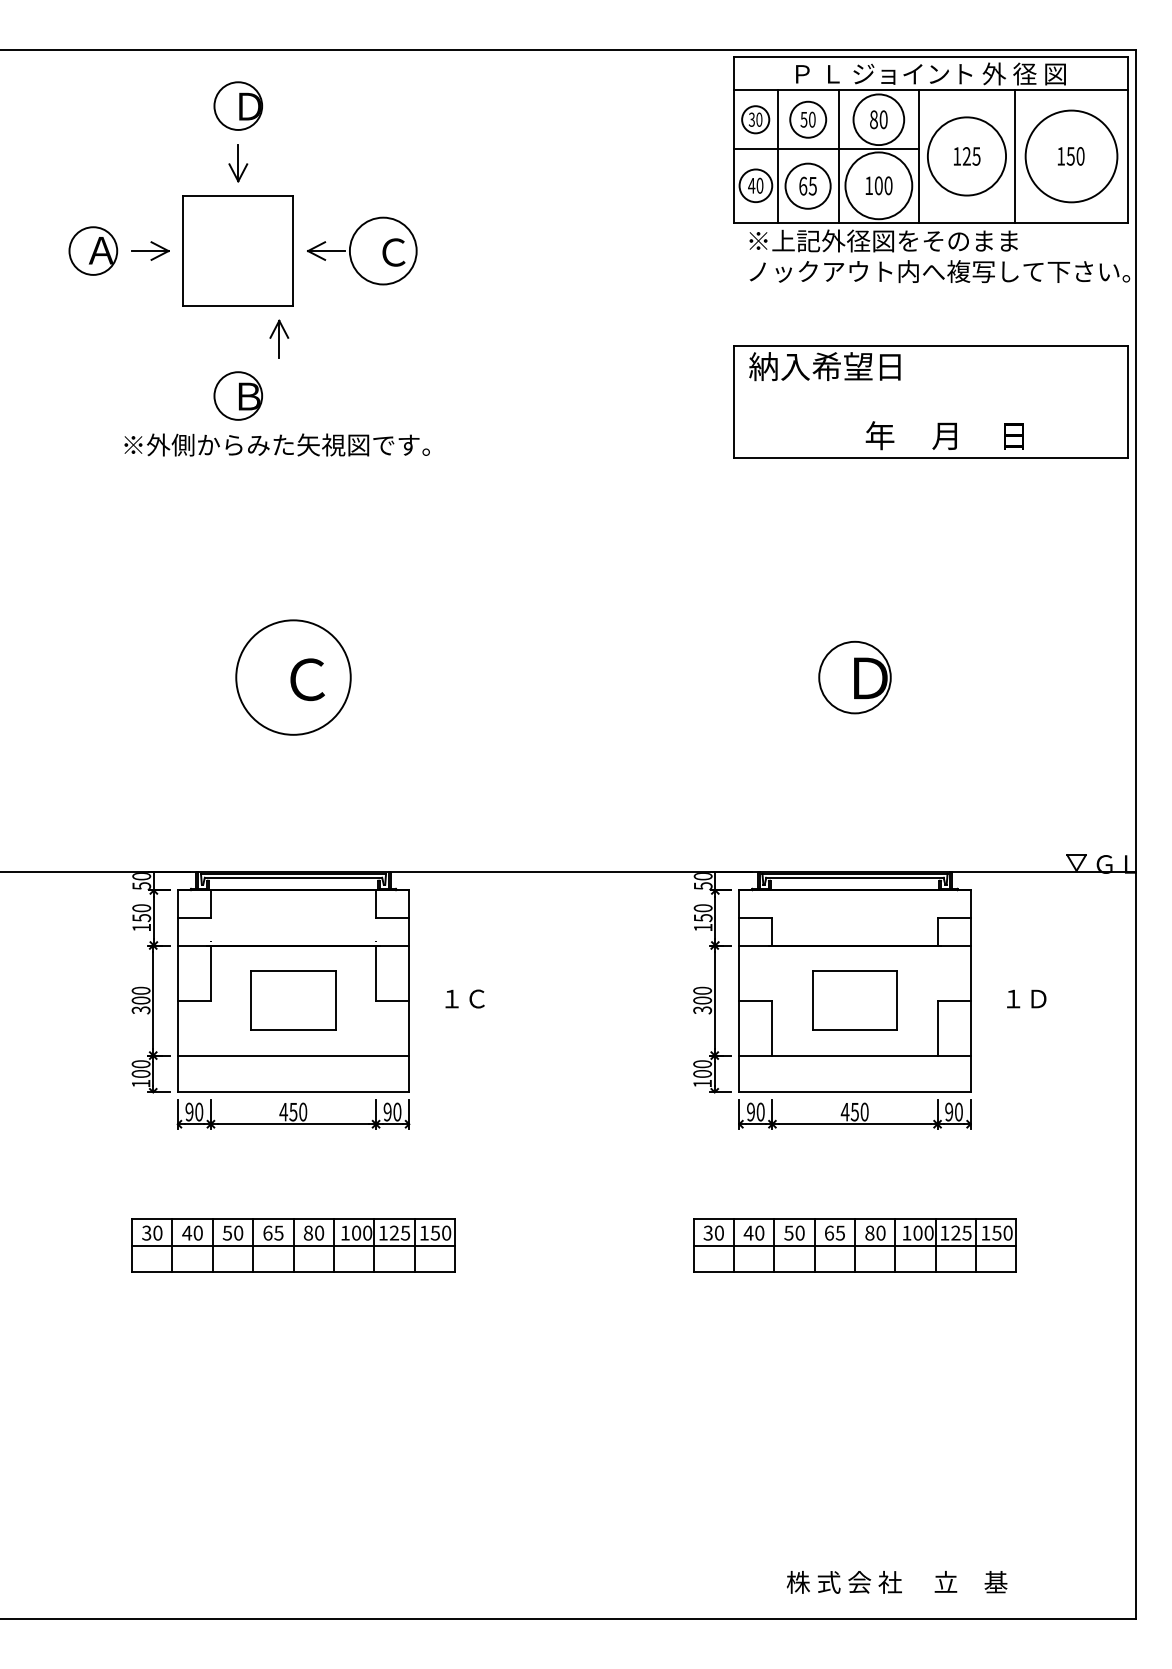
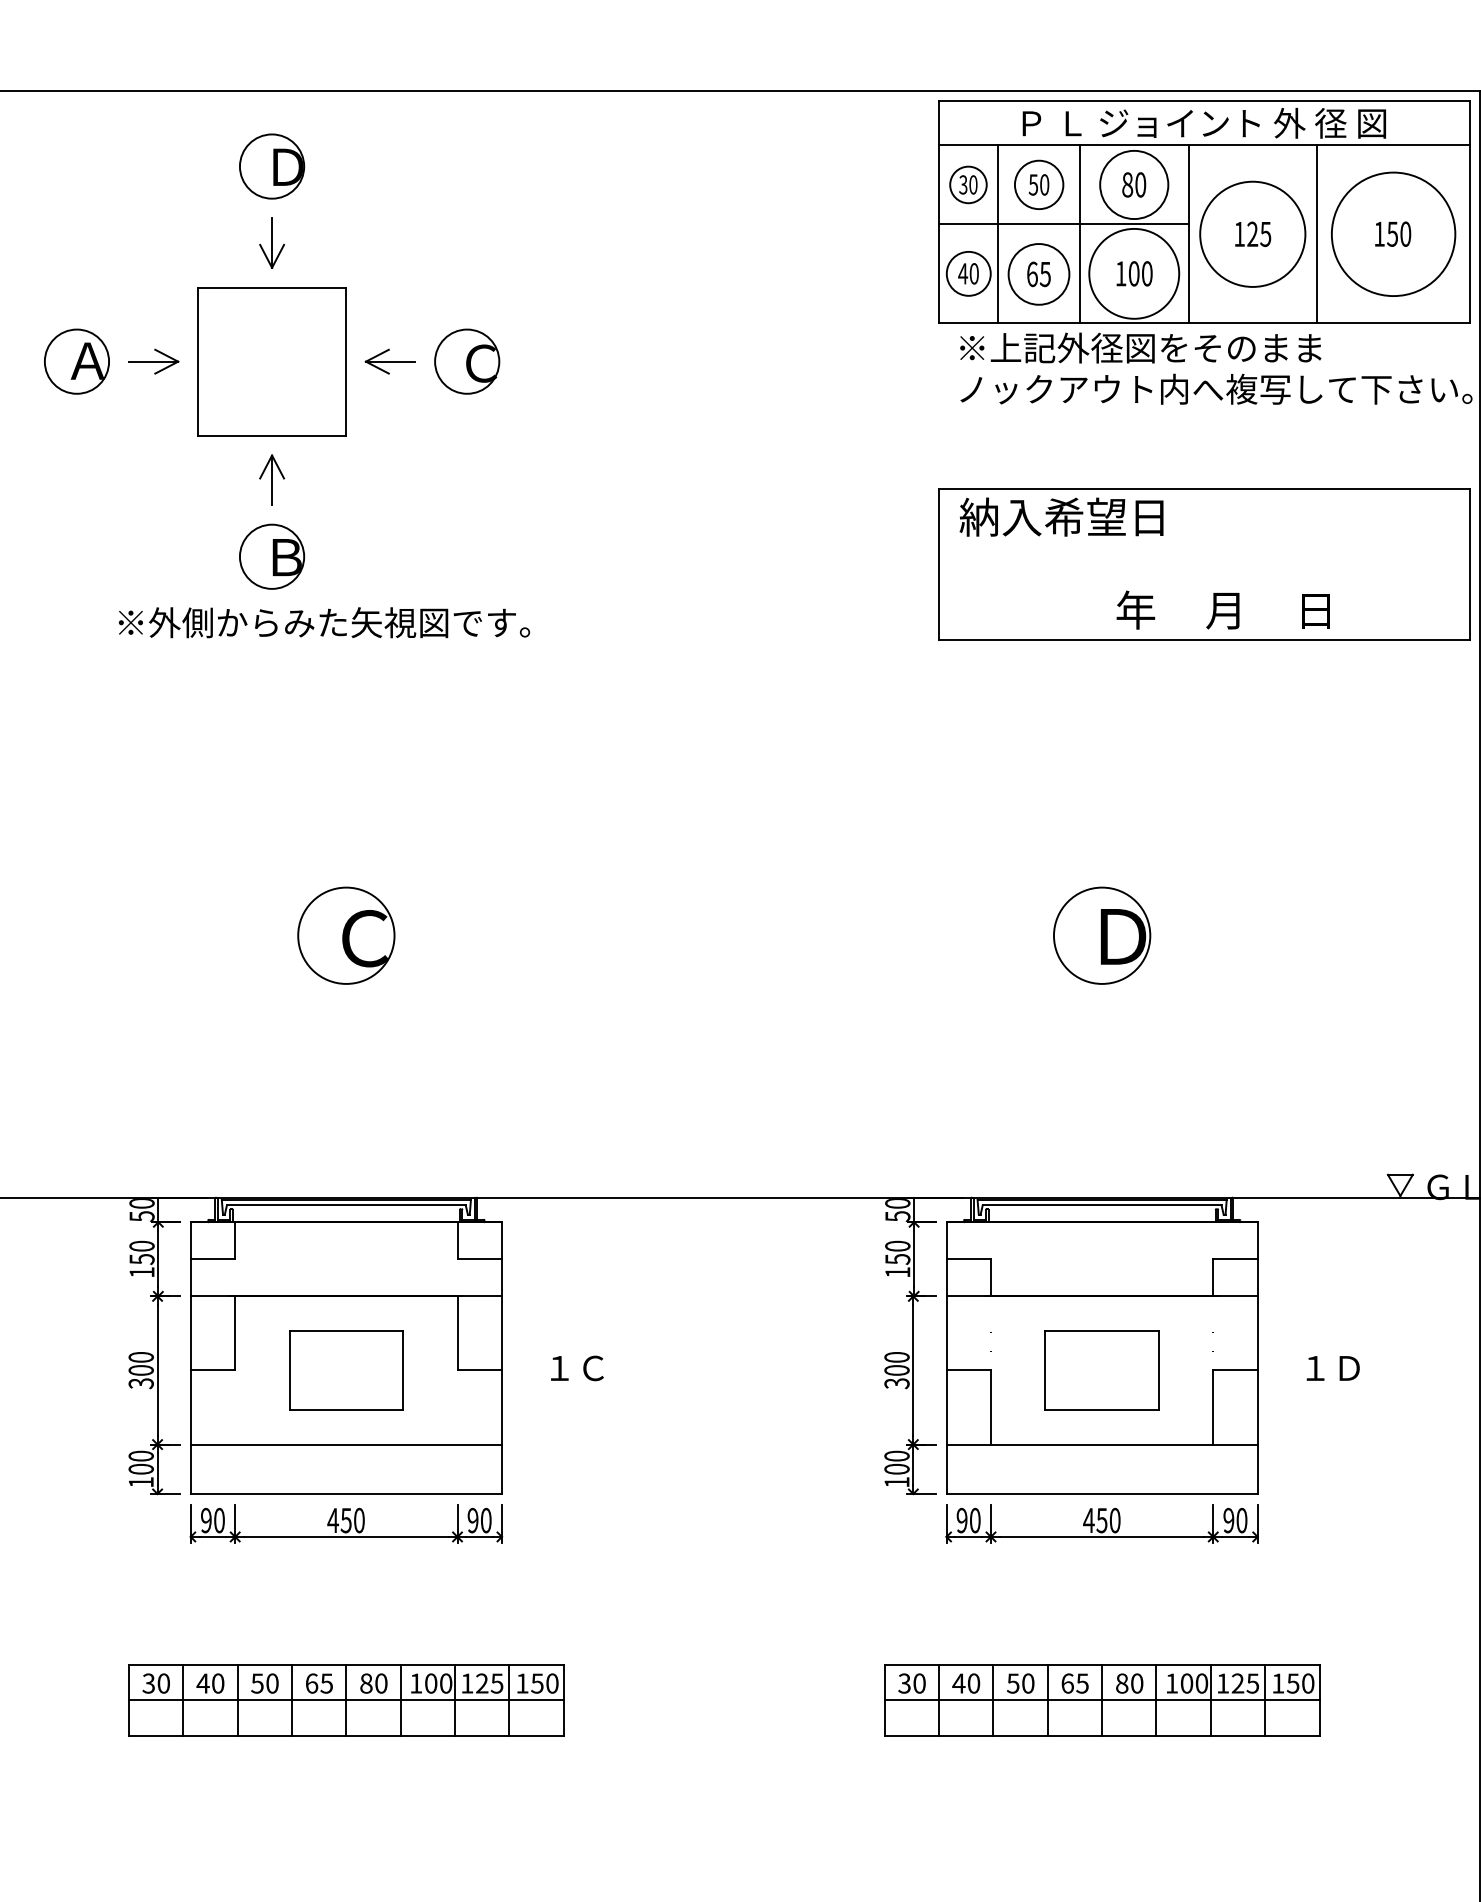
circle: (383, 250) -> (467, 360), size x0.71
part: (279, 338) -> (272, 479), moved
circle: (293, 677) -> (346, 935), size x0.62

